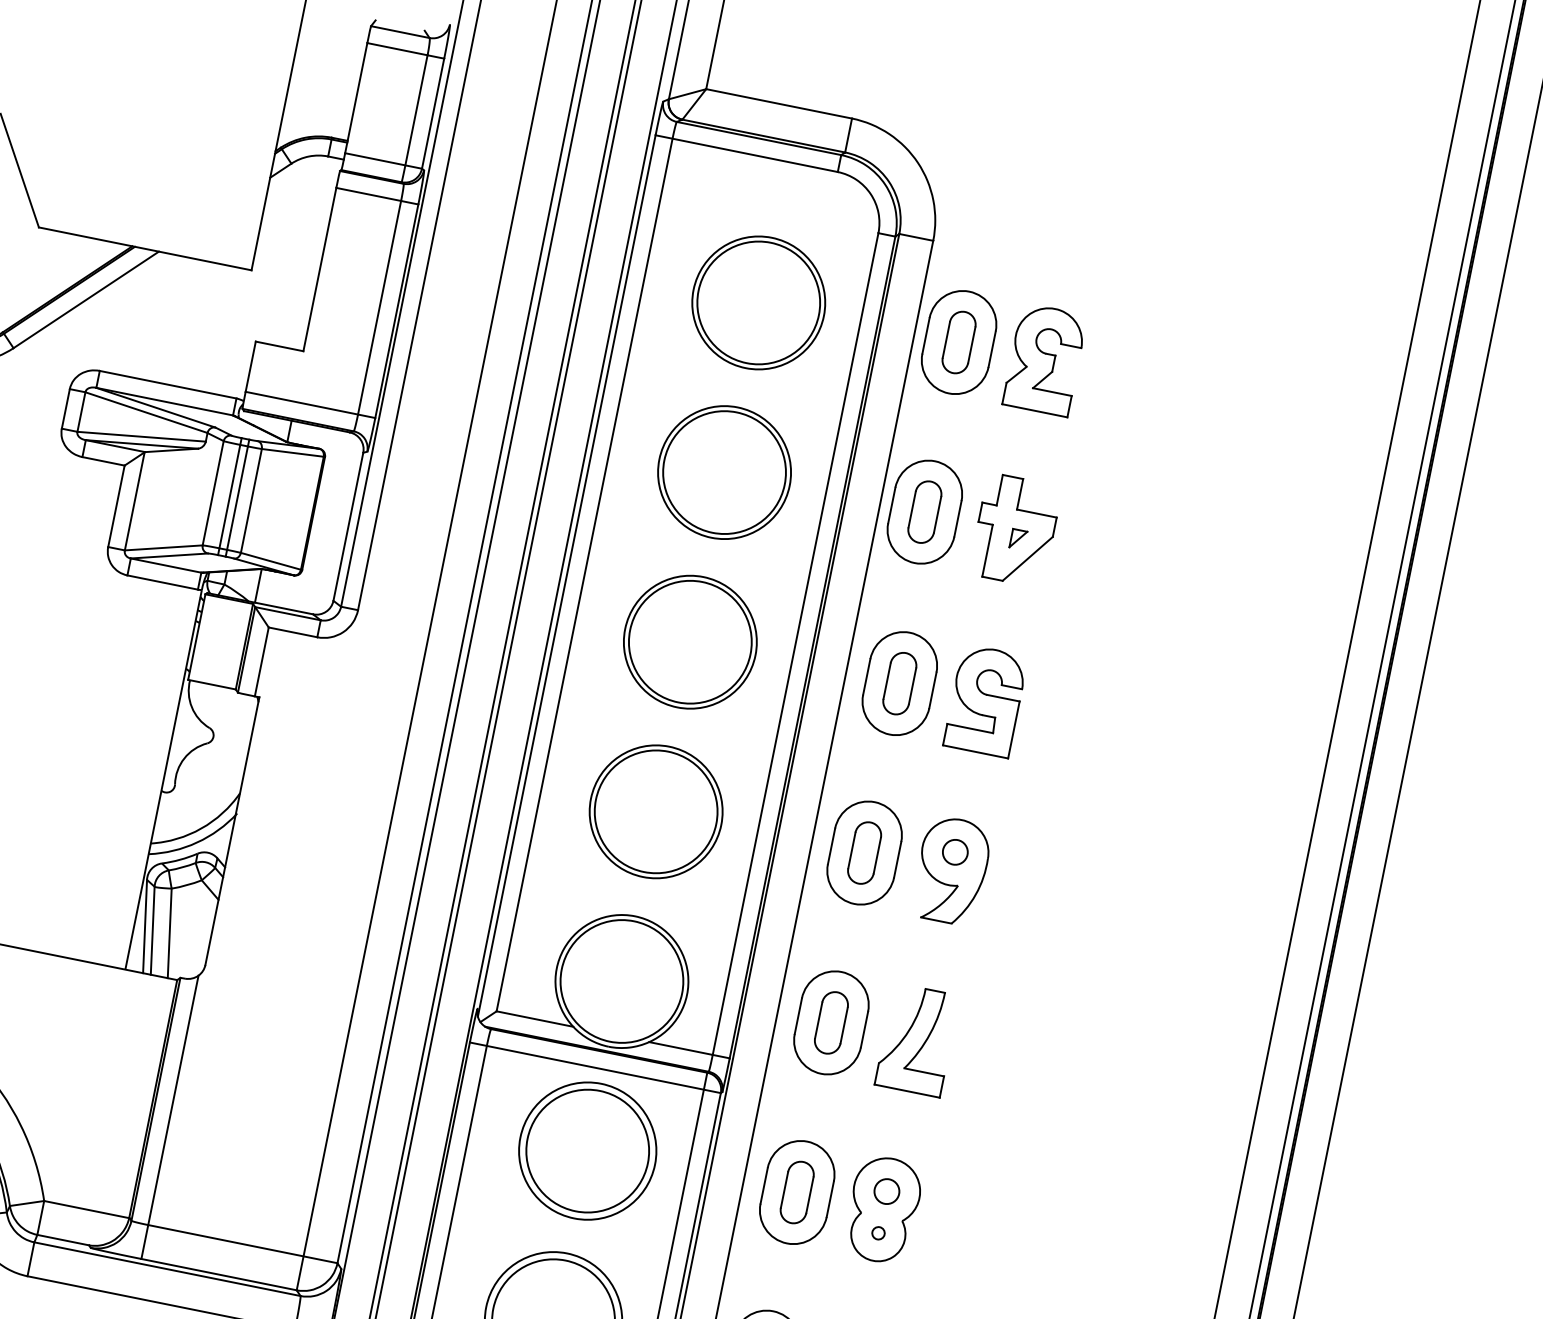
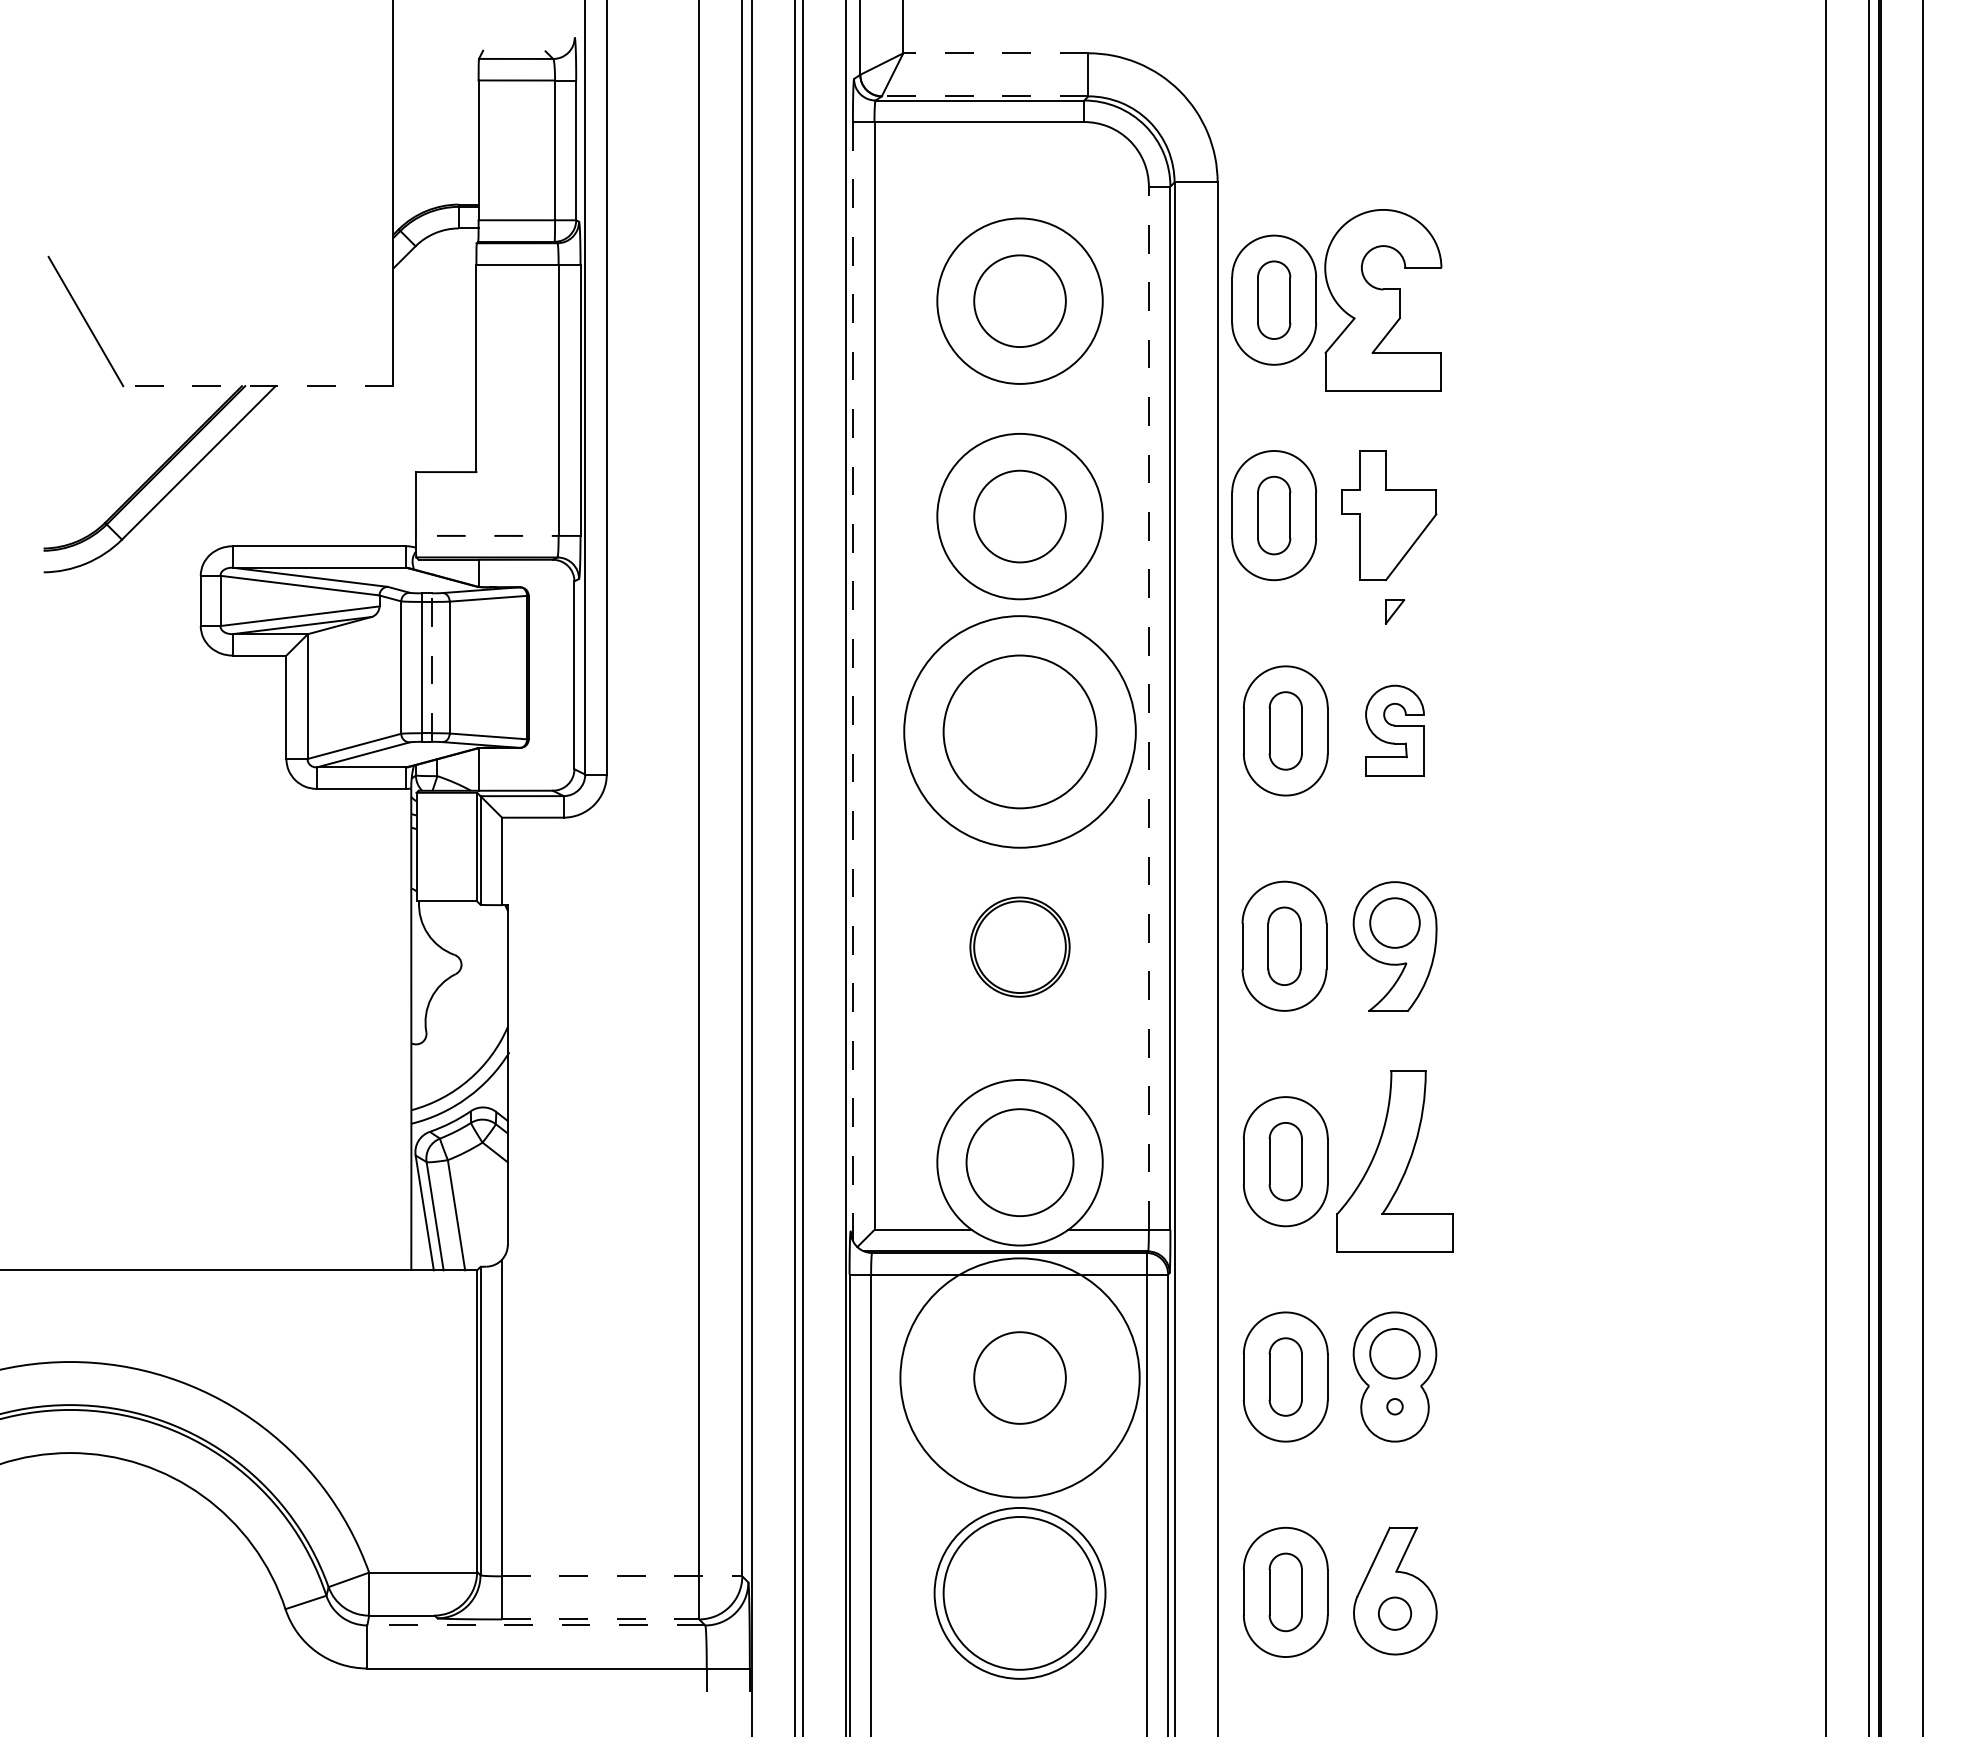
line: (778, 103) -> (995, 53), solid -> dashed
line: (763, 136) -> (984, 96), solid -> dashed
line: (145, 249) -> (258, 386), solid -> dashed
circle: (758, 302) -> (1019, 300), size x0.6
part: (1044, 359) -> (1382, 299), size x1.4
line: (309, 404) -> (497, 535), solid -> dashed
circle: (724, 472) -> (1019, 516), size x0.6
line: (237, 498) -> (432, 667), solid -> dashed
part: (1018, 539) -> (1394, 611), moved
line: (566, 576) -> (852, 682), solid -> dashed
circle: (689, 641) -> (1019, 731), size x1.4
line: (795, 644) -> (1148, 708), solid -> dashed
part: (985, 700) -> (1394, 730), size x0.7
part: (655, 811) -> (1019, 946), size x0.6
circle: (955, 851) -> (1394, 922), size x1.6
circle: (621, 981) -> (1019, 1162), size x0.7
part: (917, 1040) -> (1394, 1161), size x1.4
circle: (587, 1150) -> (1019, 1377), size x0.6
circle: (587, 1150) -> (1019, 1377), size x1.4
circle: (886, 1191) -> (1394, 1353), size x1.6
line: (243, 1244) -> (622, 1576), solid -> dashed
line: (167, 1269) -> (536, 1625), solid -> dashed
line: (218, 1274) -> (600, 1619), solid -> dashed

